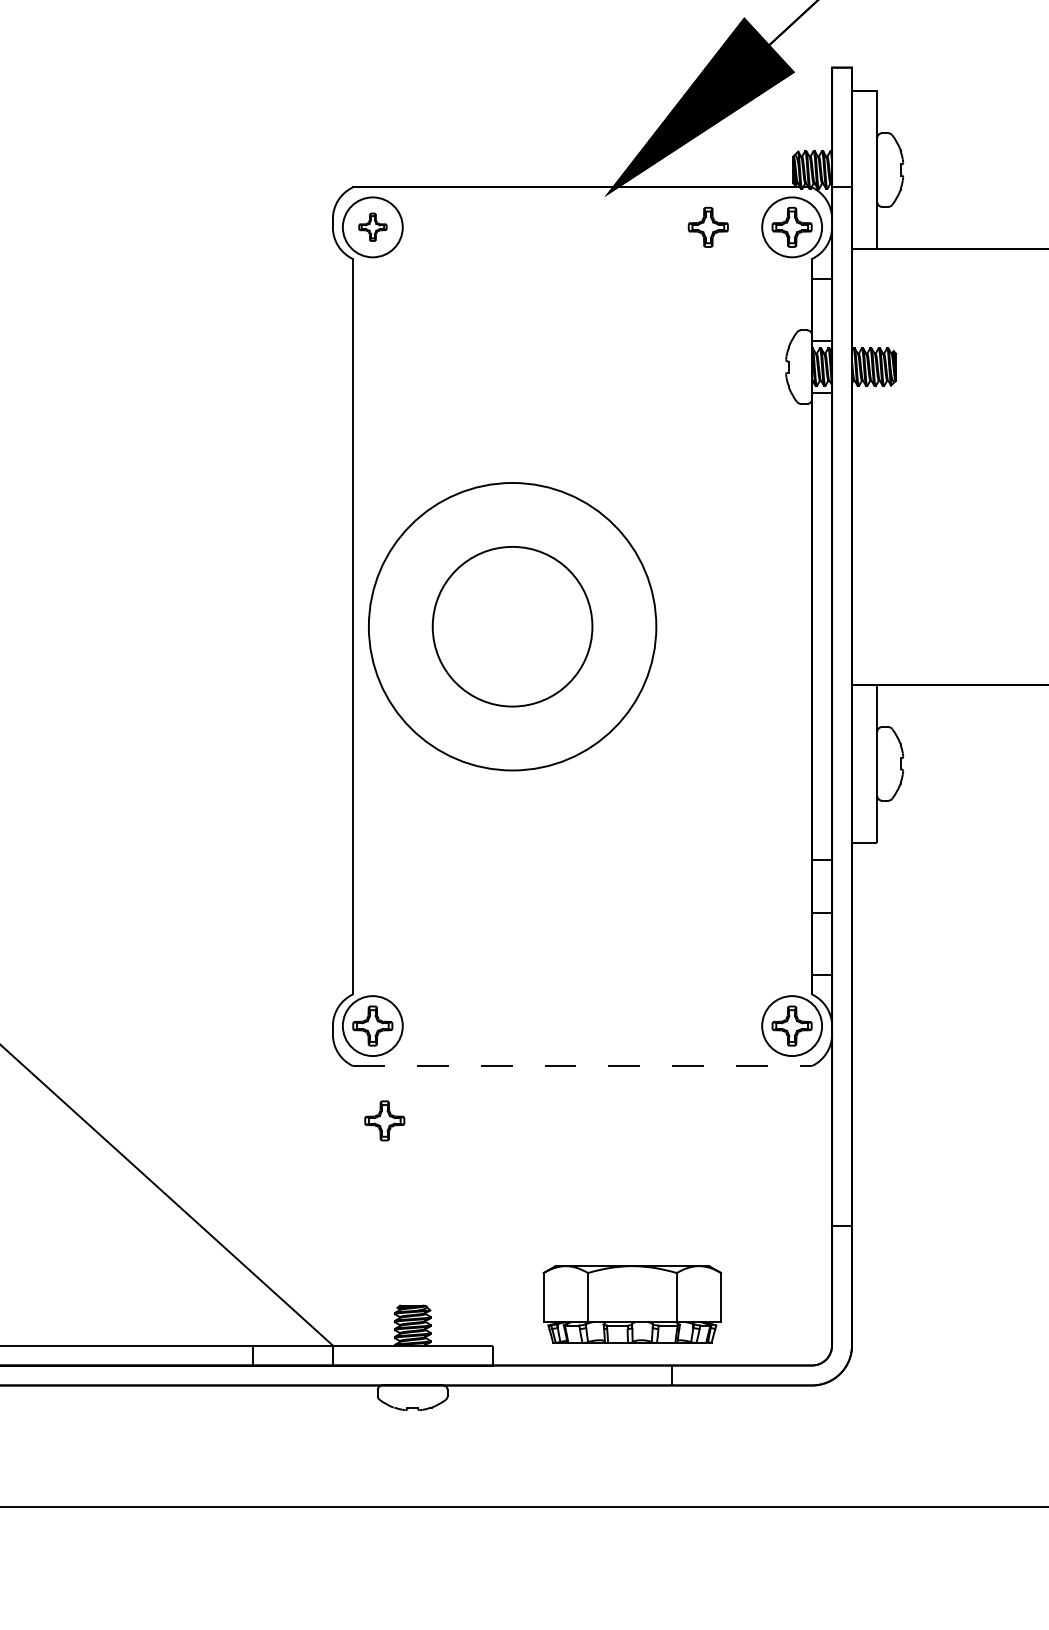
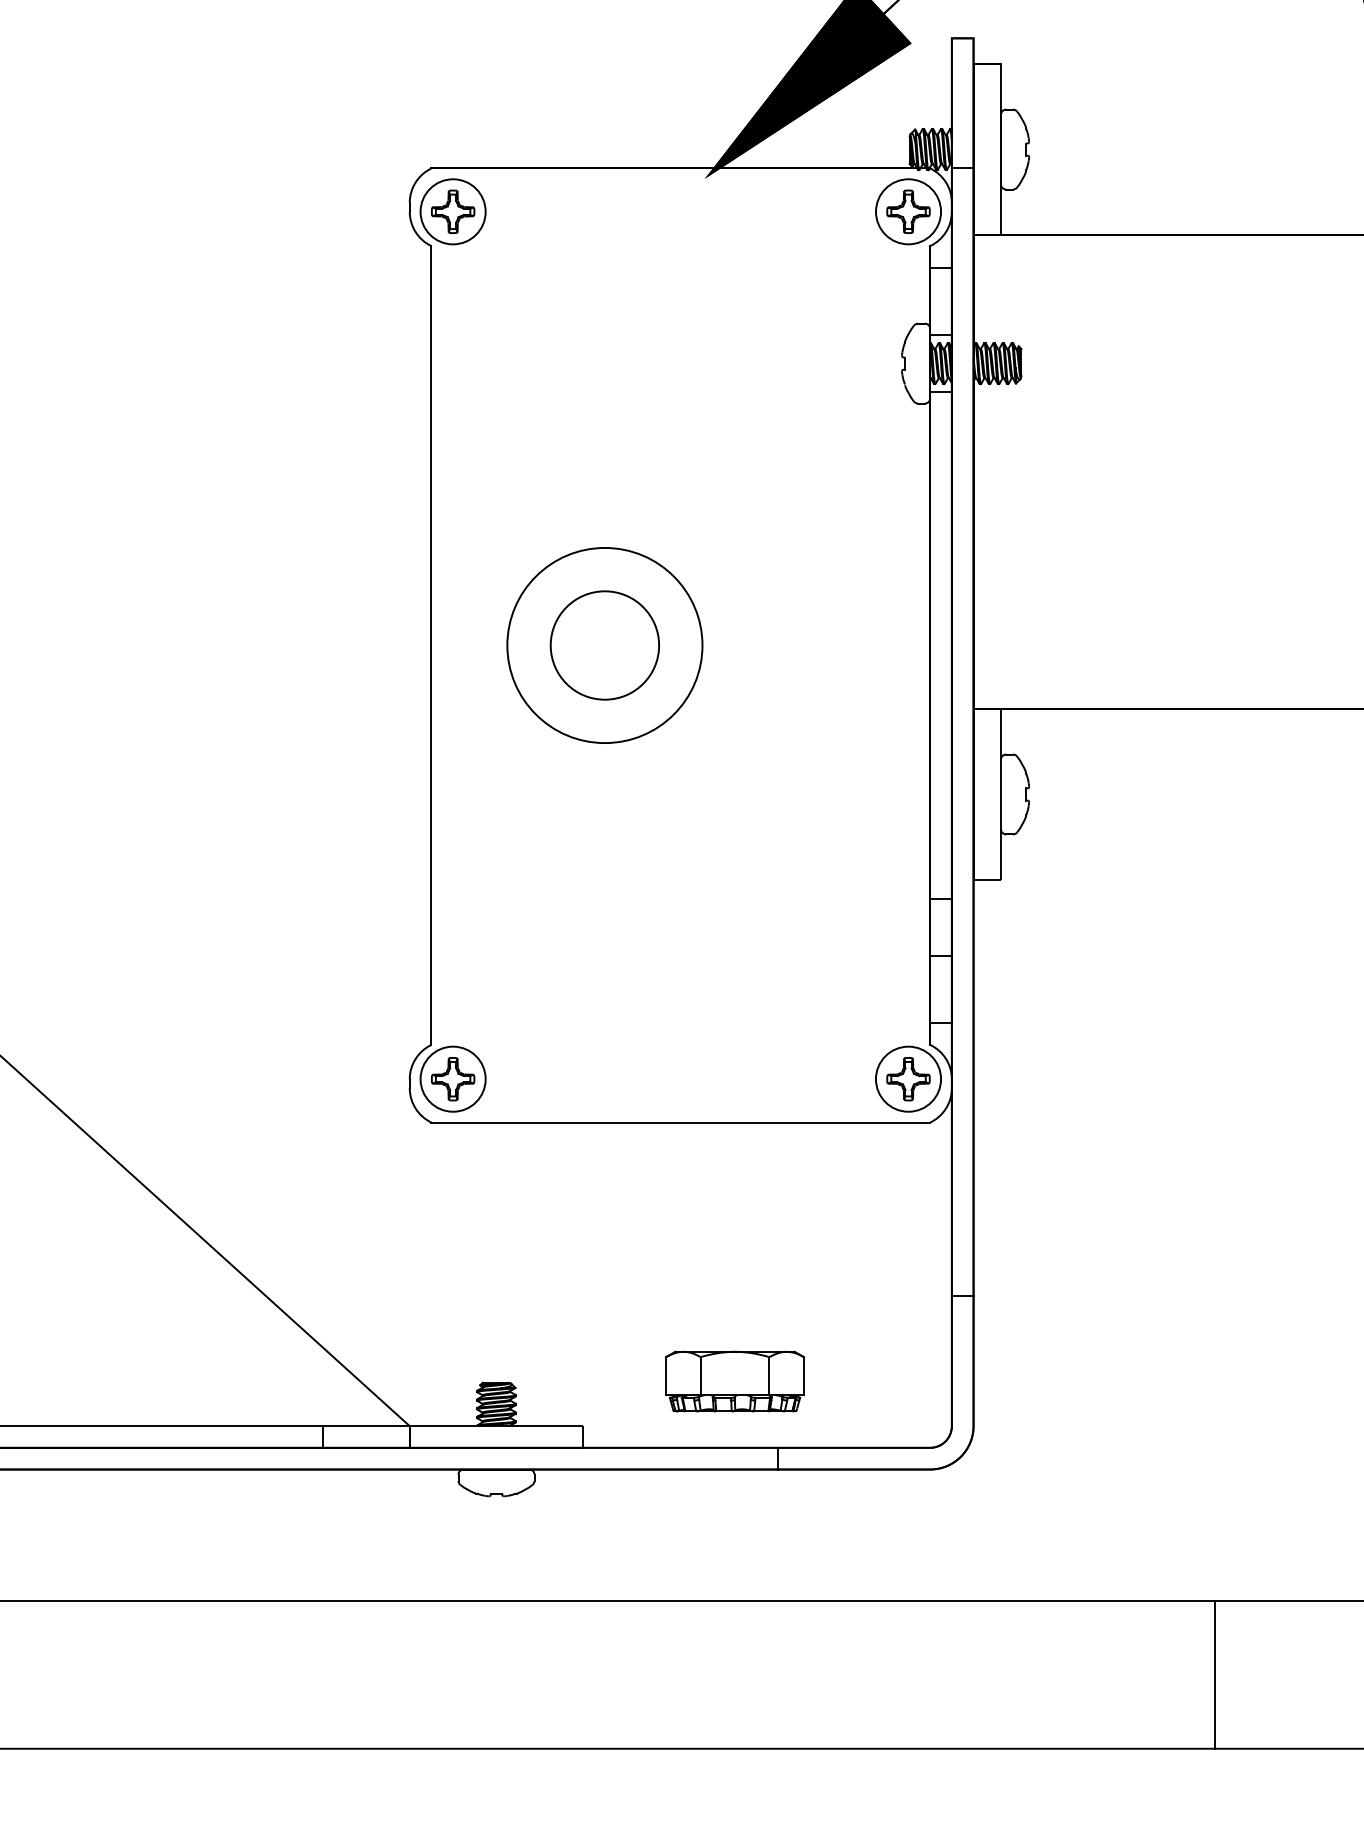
part: (373, 227) -> (453, 211), size x1.43
part: (708, 227) -> (817, 211), removed
circle: (512, 626) -> (604, 645), size x0.62
circle: (512, 626) -> (604, 645), size x0.62
line: (583, 1065) -> (681, 1122), dashed -> solid
part: (385, 1121) -> (466, 1182), removed
part: (631, 1304) -> (734, 1381), size x0.71

